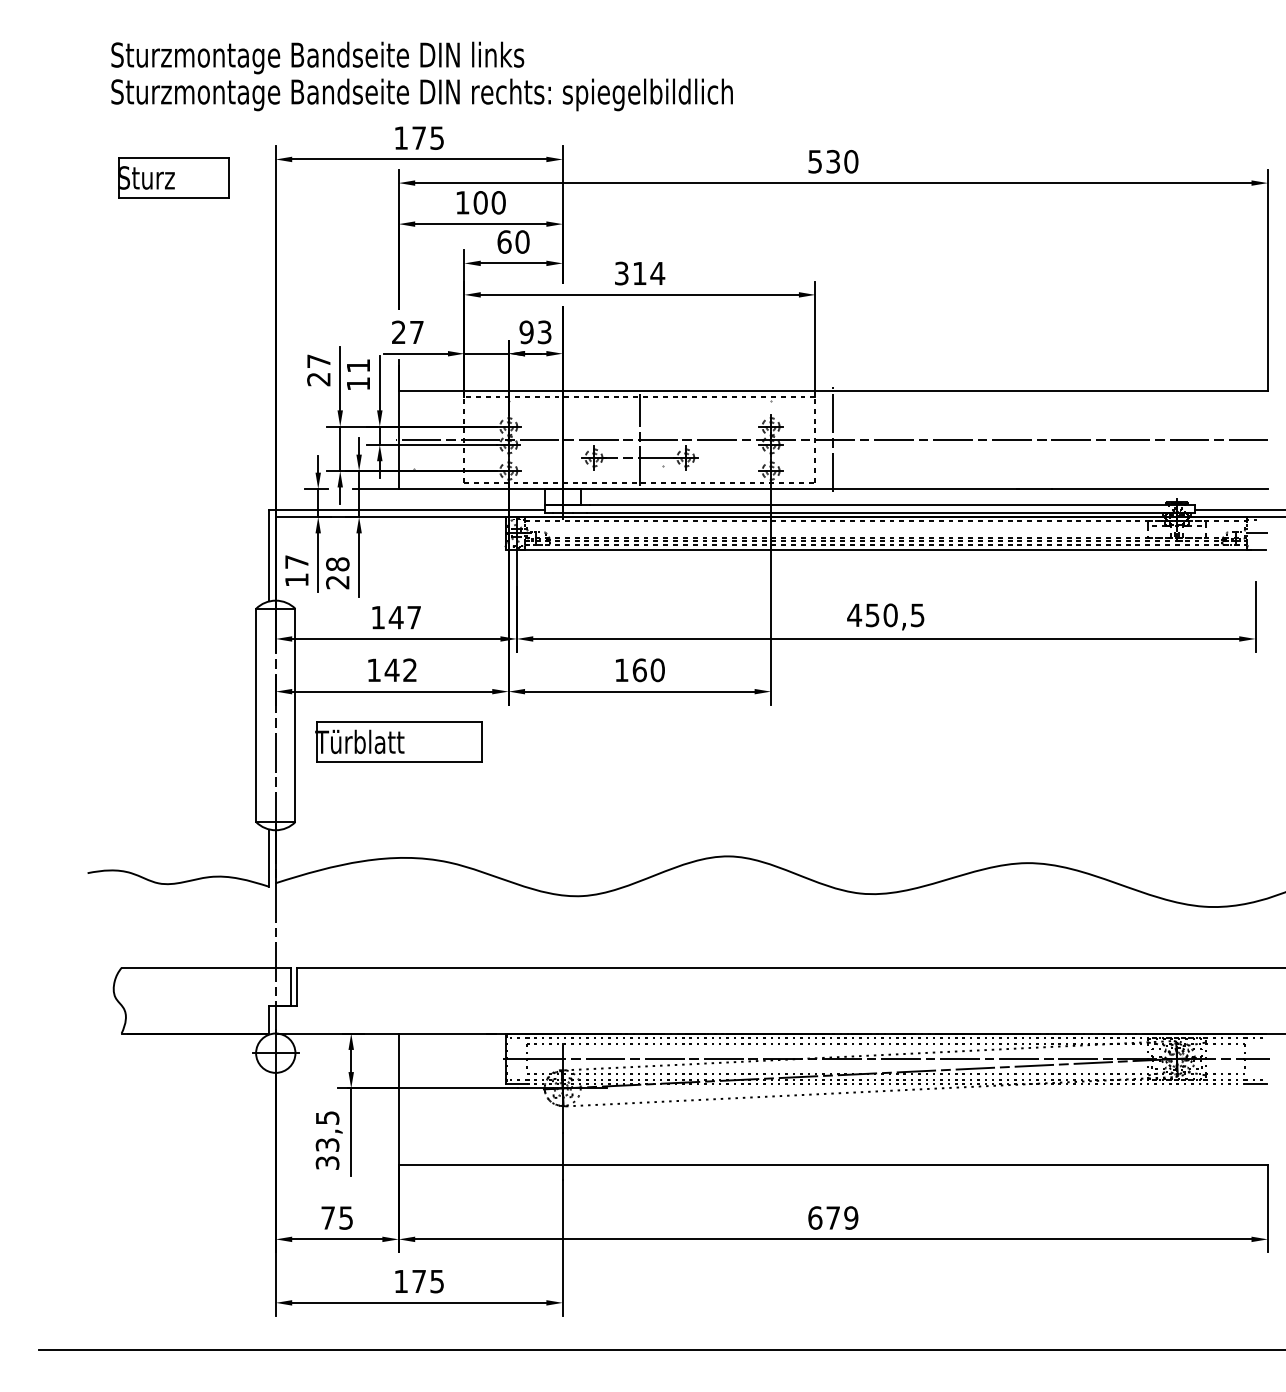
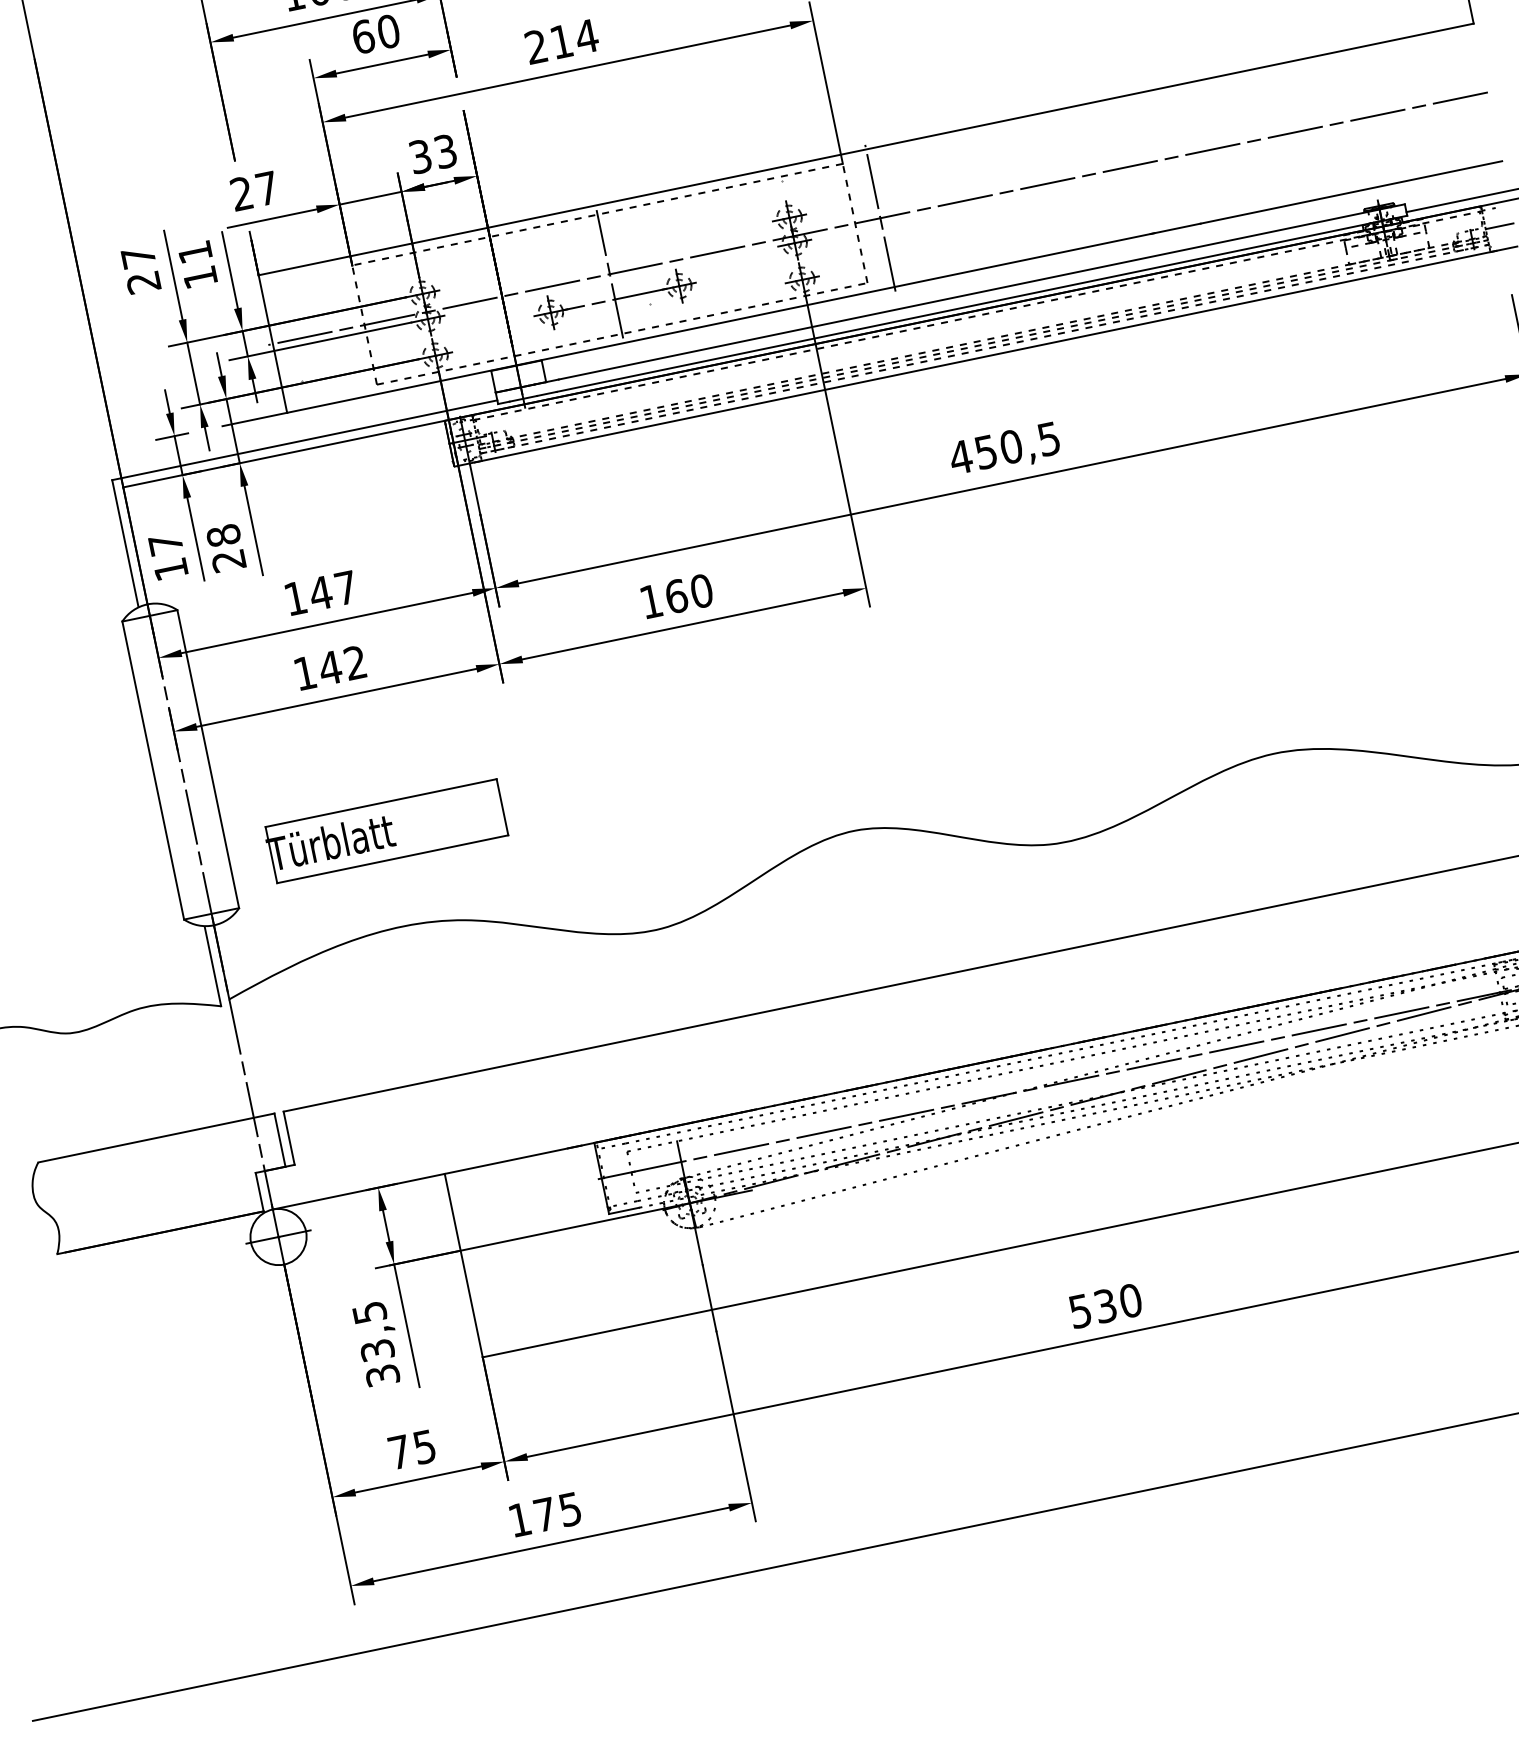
text: (621, 273) -> (536, 46), 314 -> 214
text: (526, 331) -> (420, 155), 93 -> 33
part: (398, 741) -> (384, 830), moved
text: (833, 1217) -> (1105, 1305), 679 -> 530

